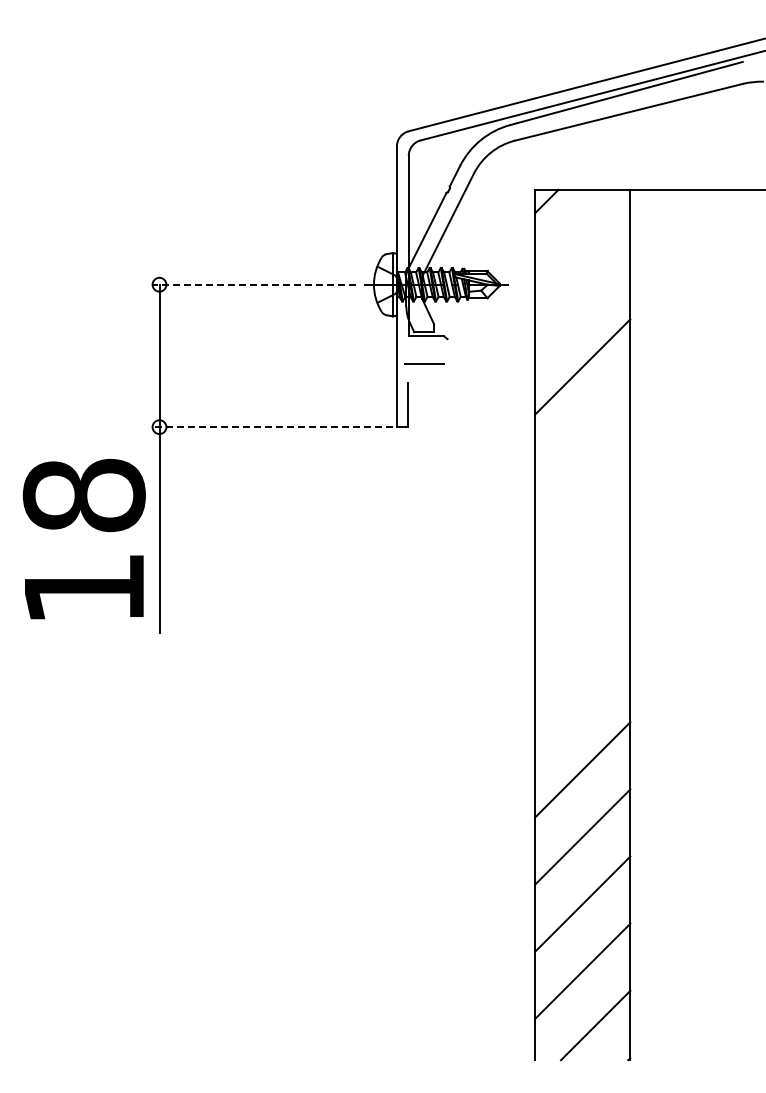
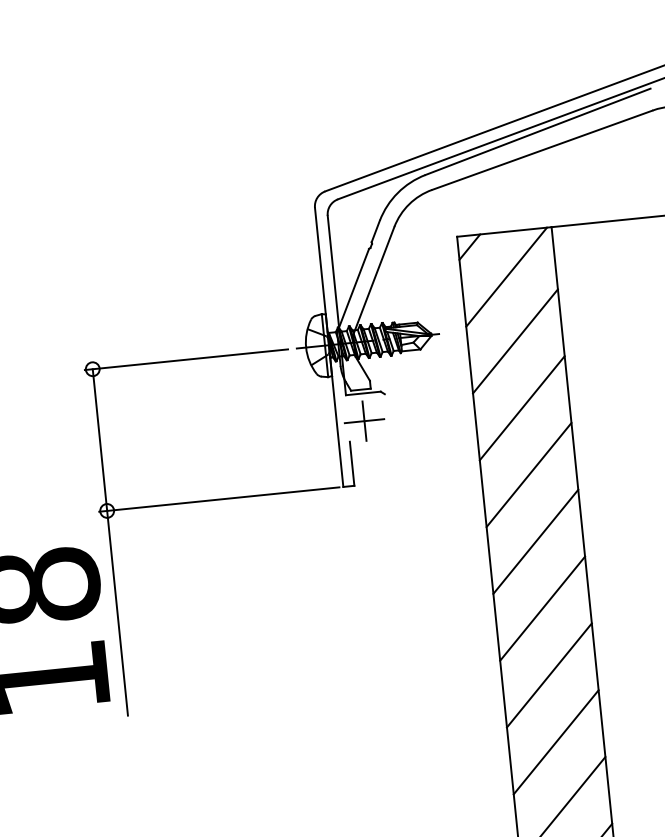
line: (580, 234) -> (506, 276), added
line: (253, 284) -> (186, 359), dashed -> solid
line: (582, 299) -> (515, 341), added
line: (424, 363) -> (364, 420), added
line: (272, 427) -> (219, 499), dashed -> solid
line: (582, 433) -> (528, 474), added
line: (582, 500) -> (535, 541), added
line: (582, 567) -> (542, 607), added
line: (582, 635) -> (549, 675), added
line: (582, 702) -> (555, 742), added

